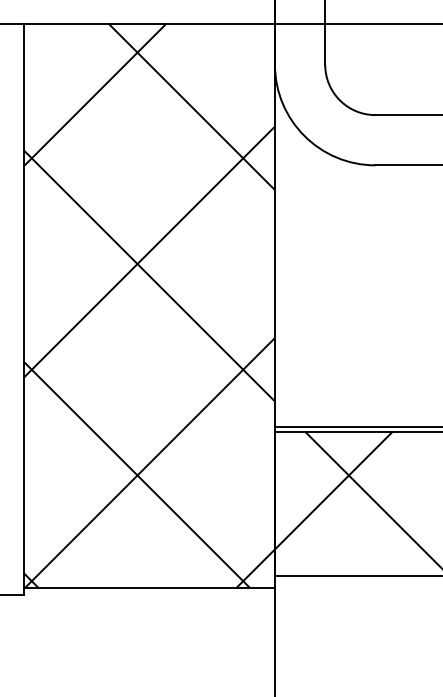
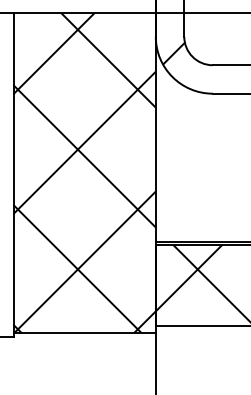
hatch: (306, 94) -> (173, 53), added

